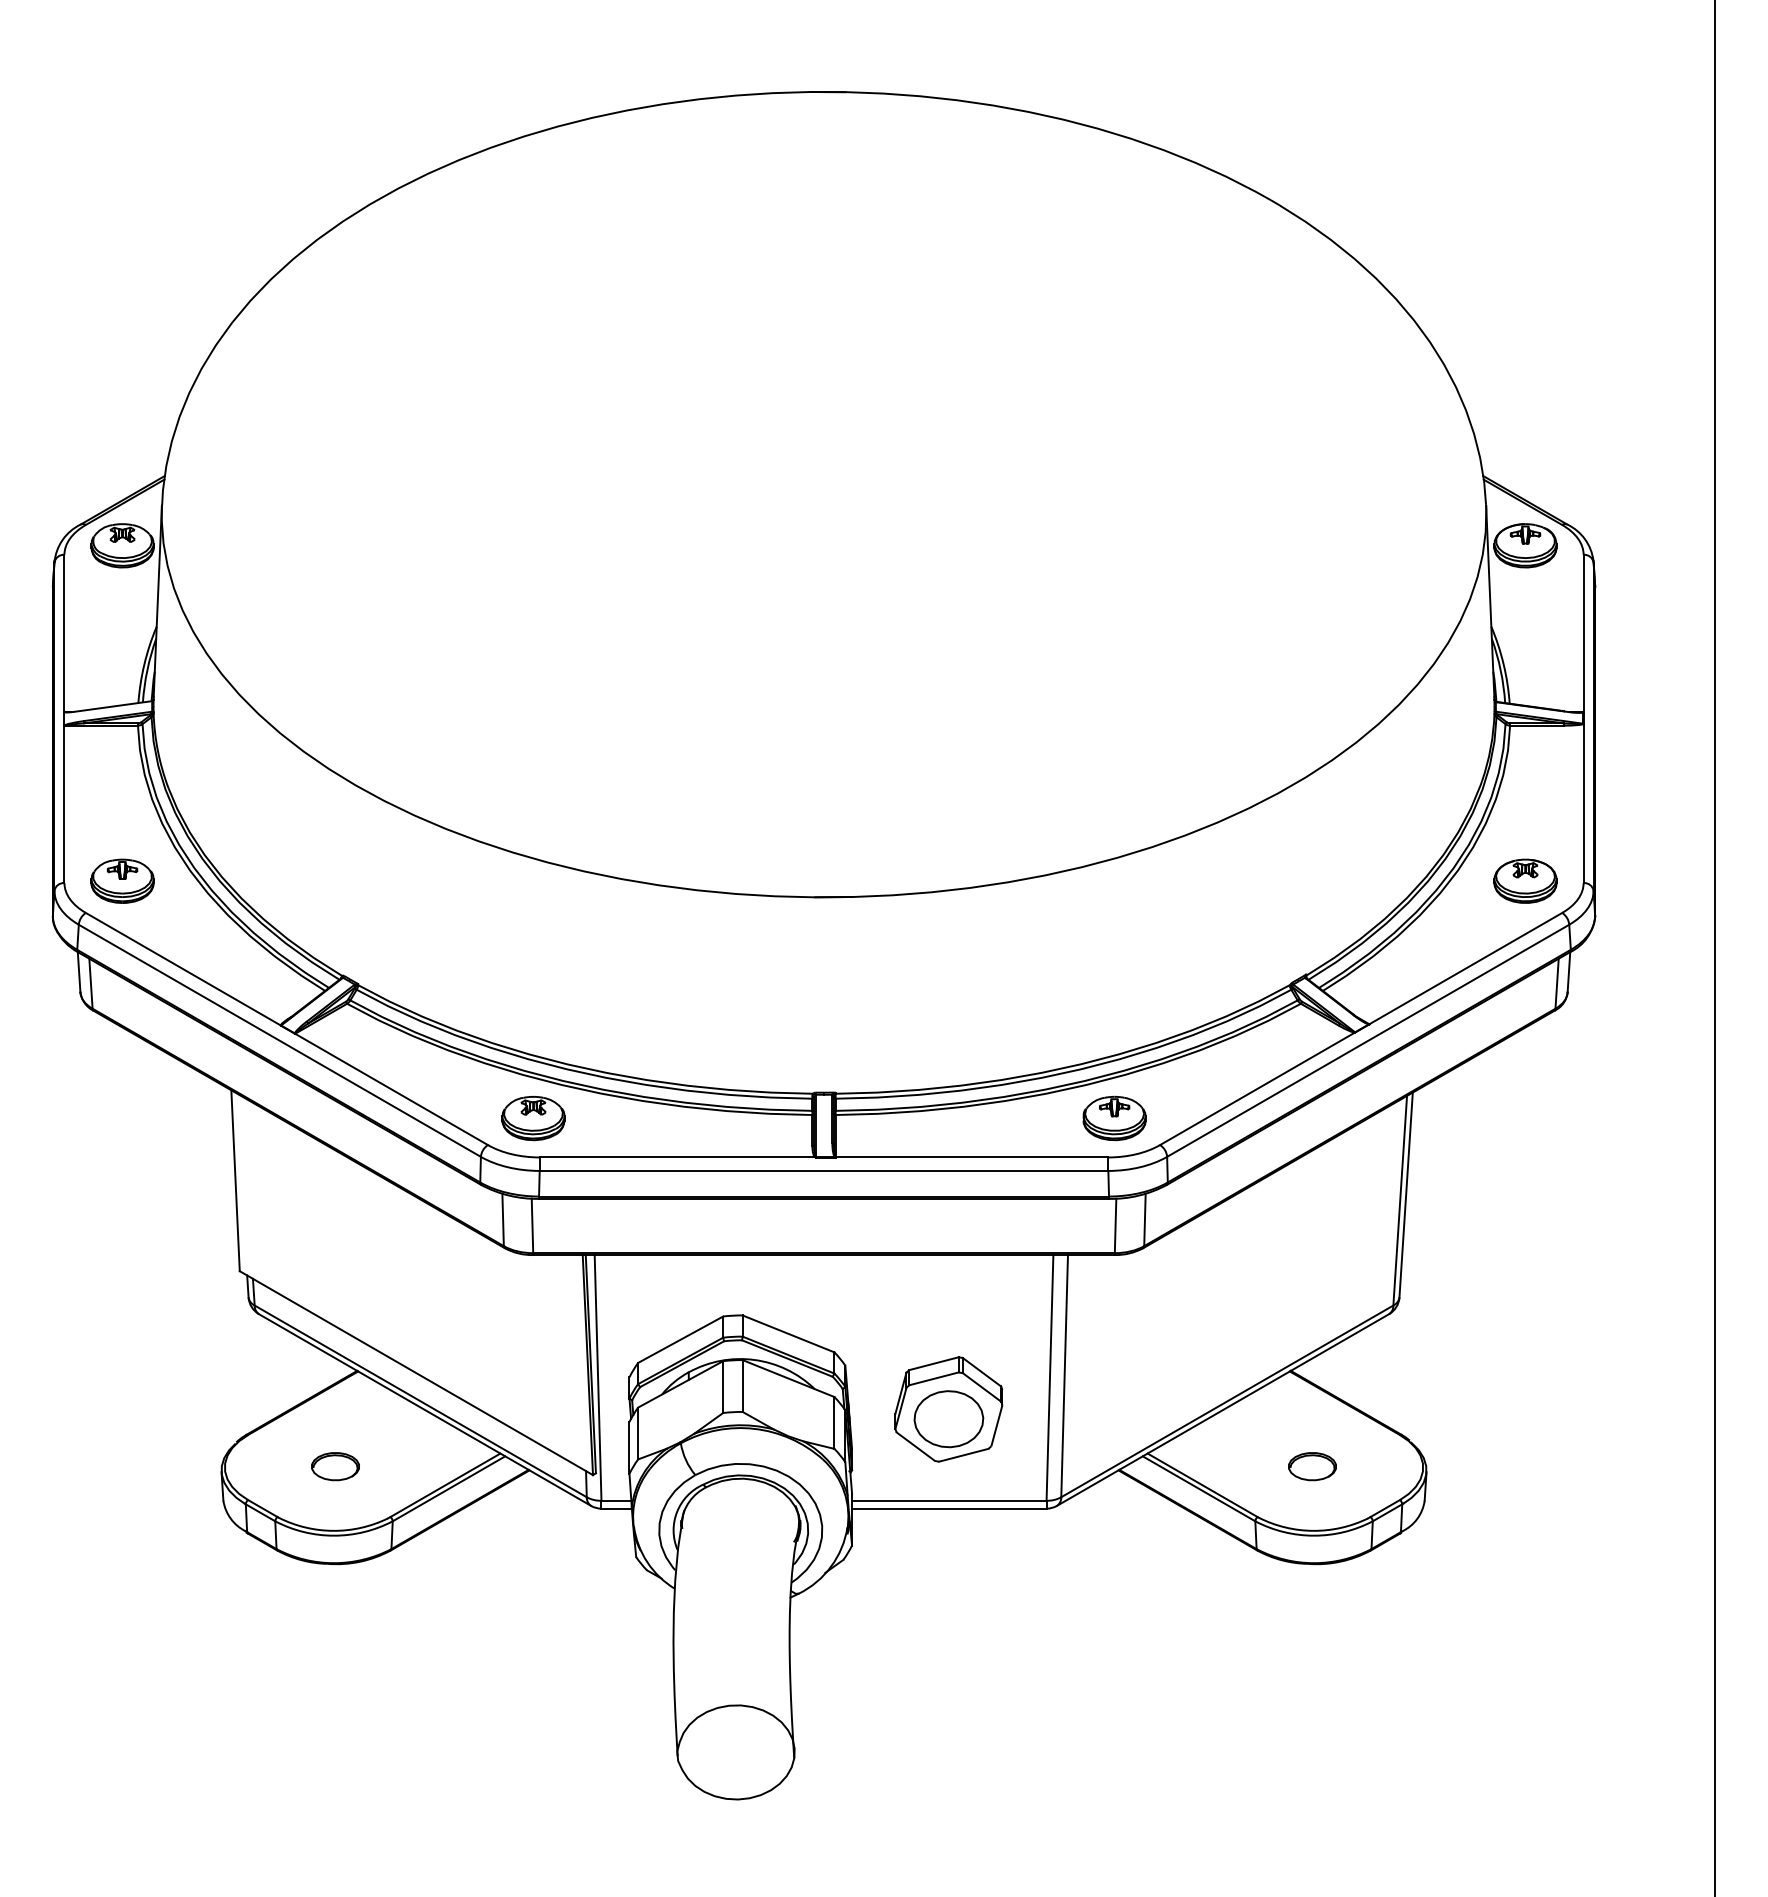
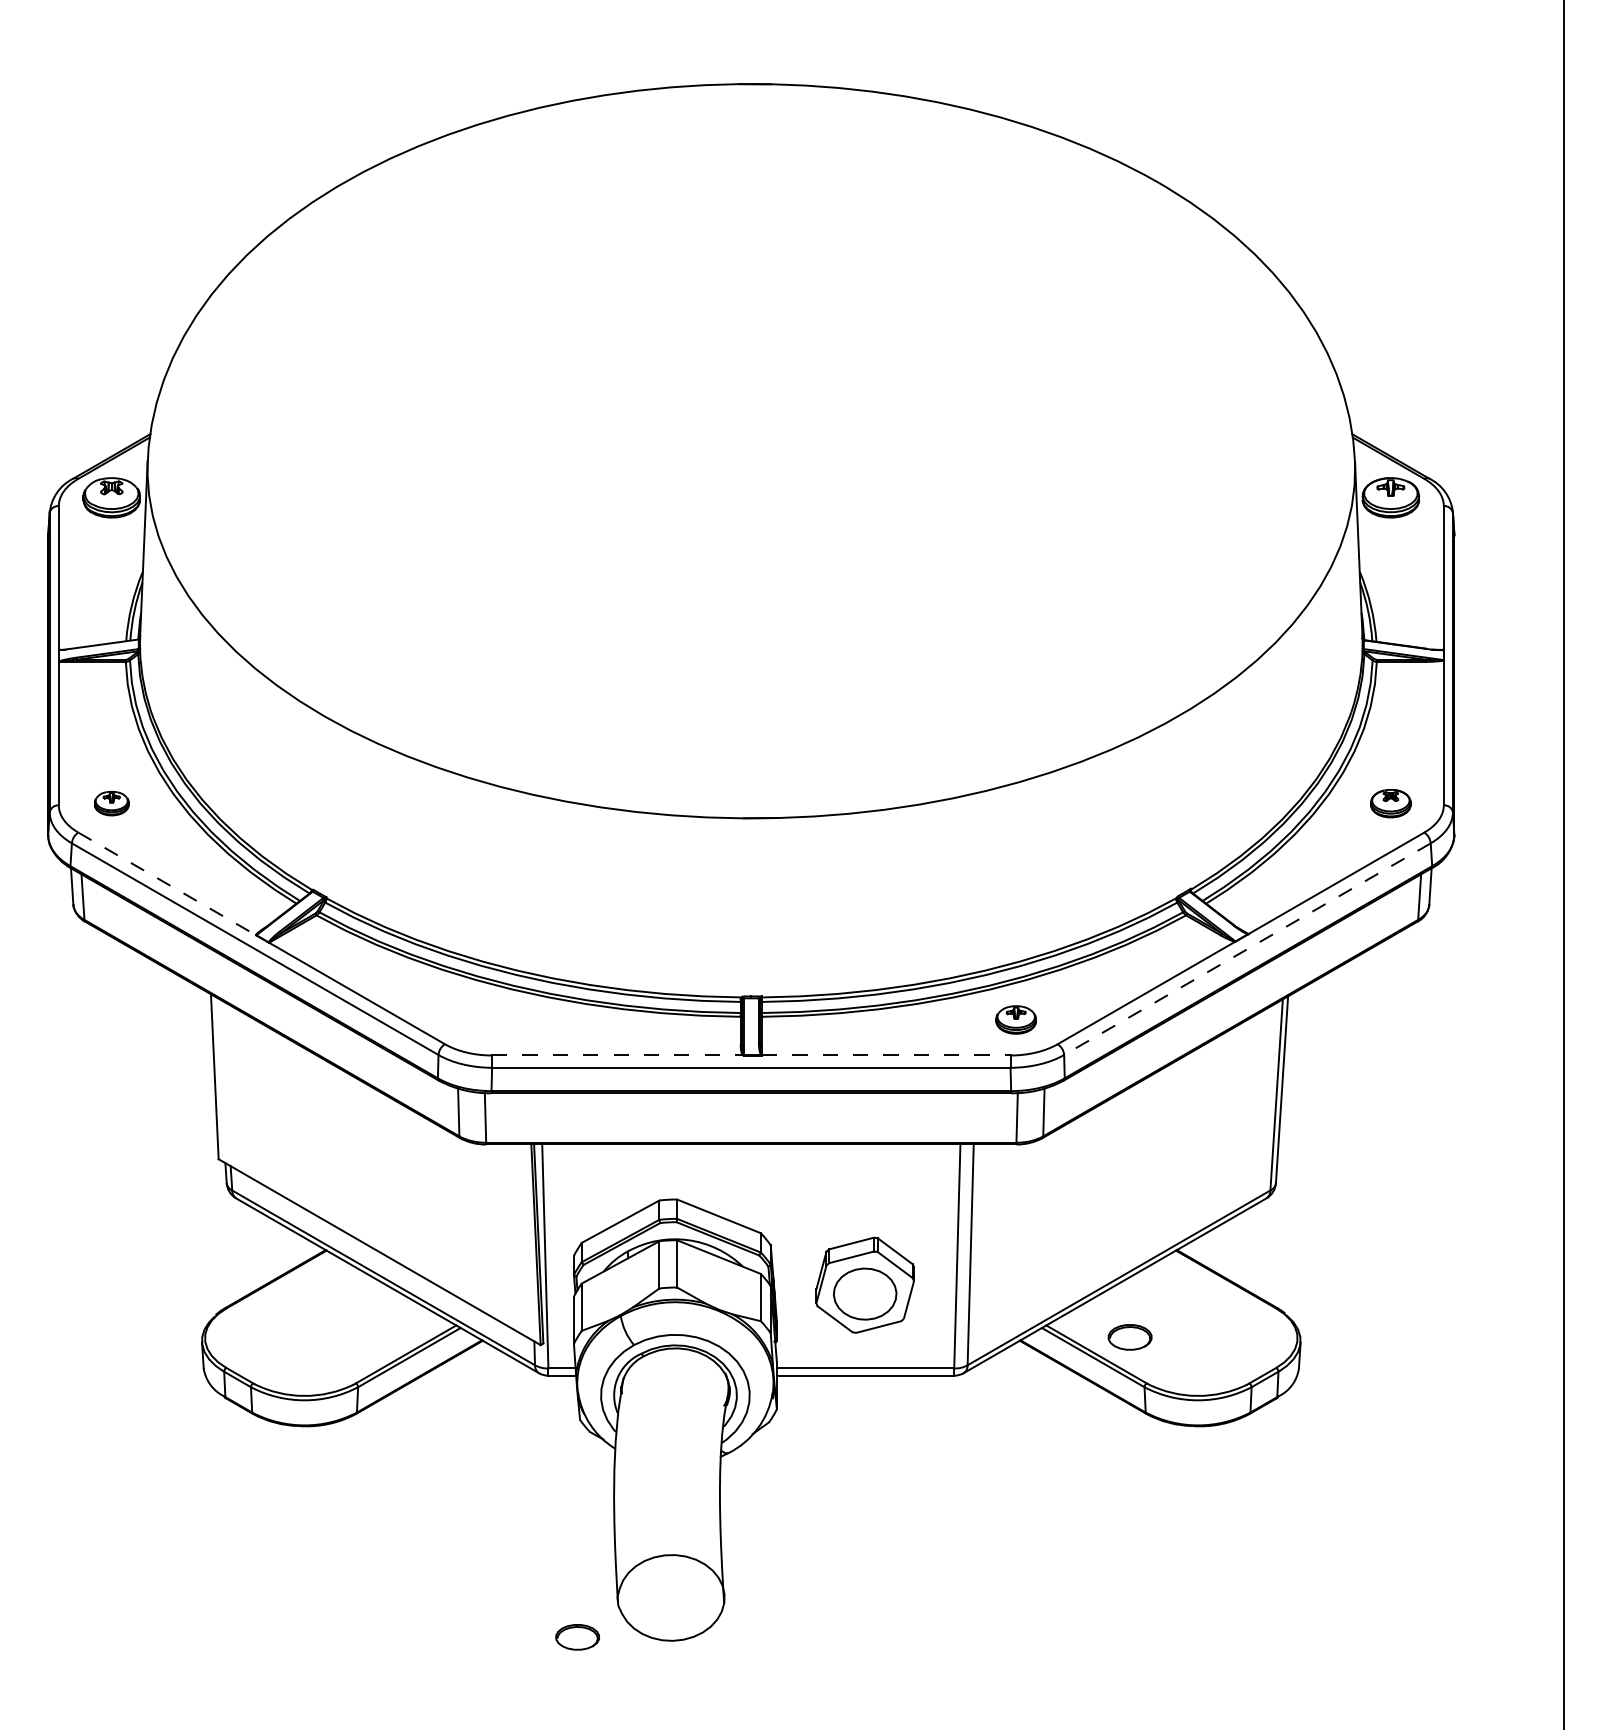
part: (122, 880) -> (111, 803), size x0.6
part: (1525, 880) -> (1390, 803), size x0.7
line: (183, 969) -> (167, 884), solid -> dashed
line: (1367, 1041) -> (1246, 949), solid -> dashed
part: (533, 1118) -> (486, 1019), removed
part: (1114, 1118) -> (1016, 1019), size x0.7
line: (677, 1157) -> (617, 1055), solid -> dashed
line: (972, 1157) -> (886, 1055), solid -> dashed
part: (335, 1466) -> (577, 1637), moved
part: (1312, 1466) -> (1130, 1337), moved

